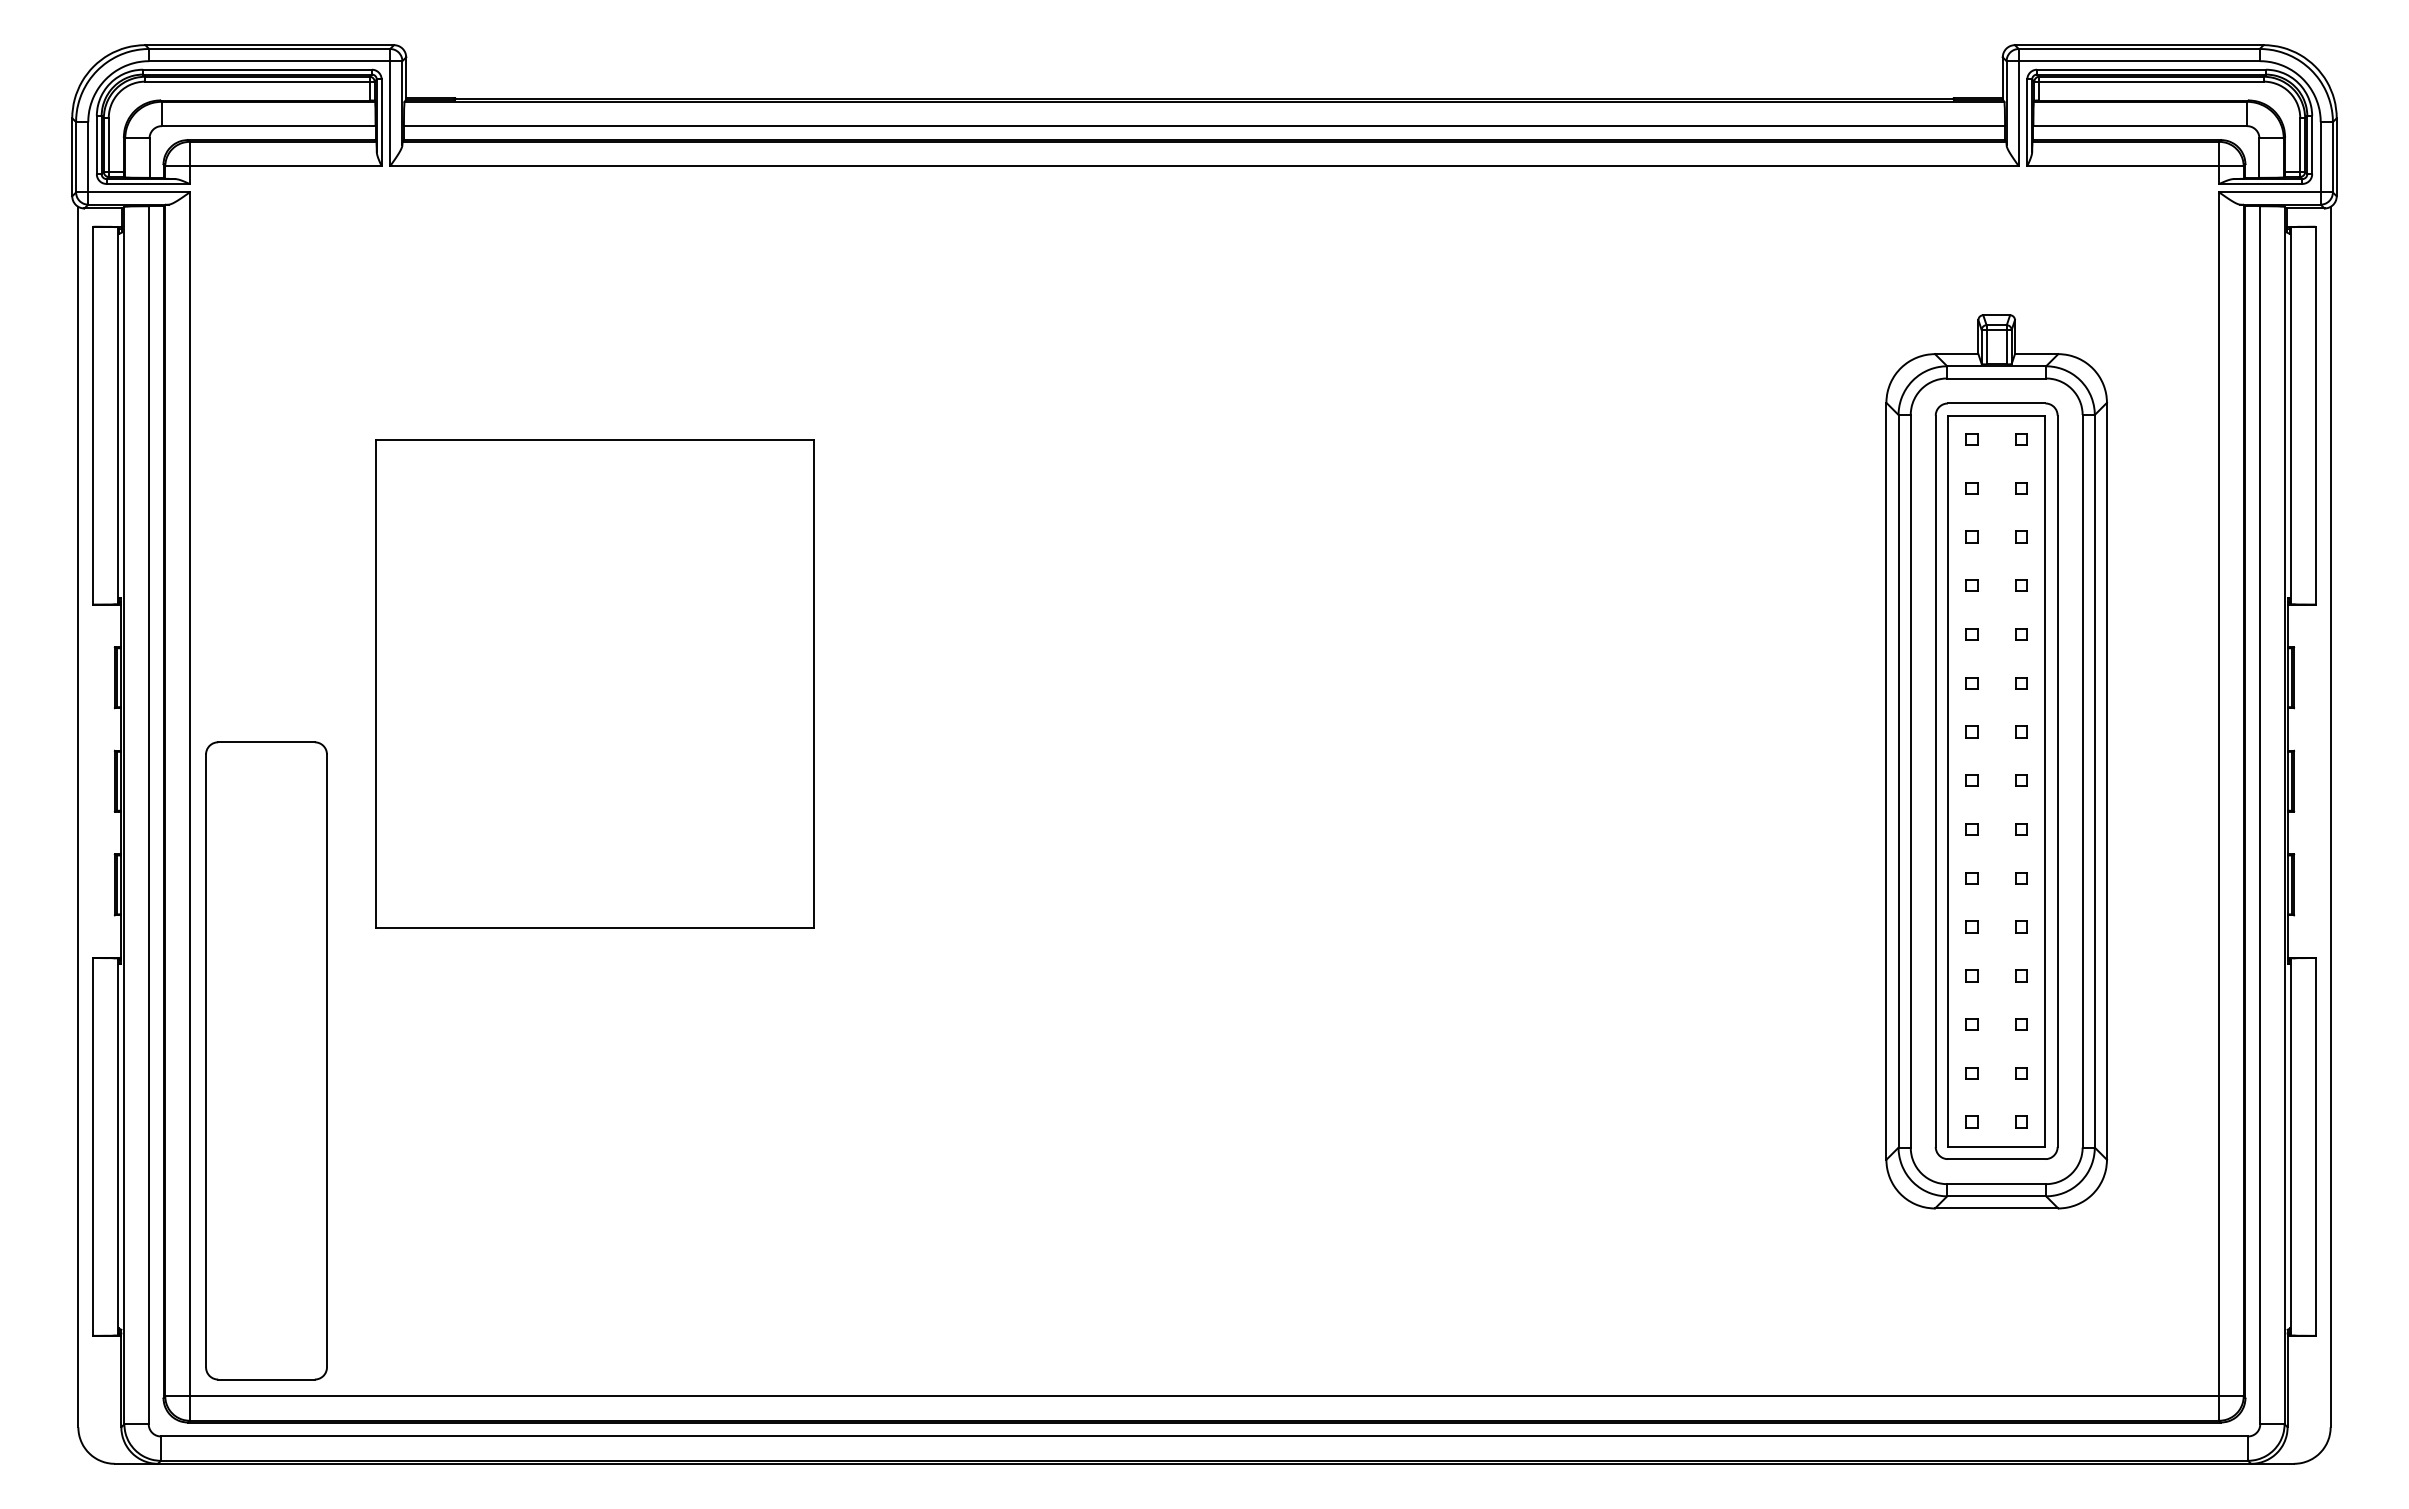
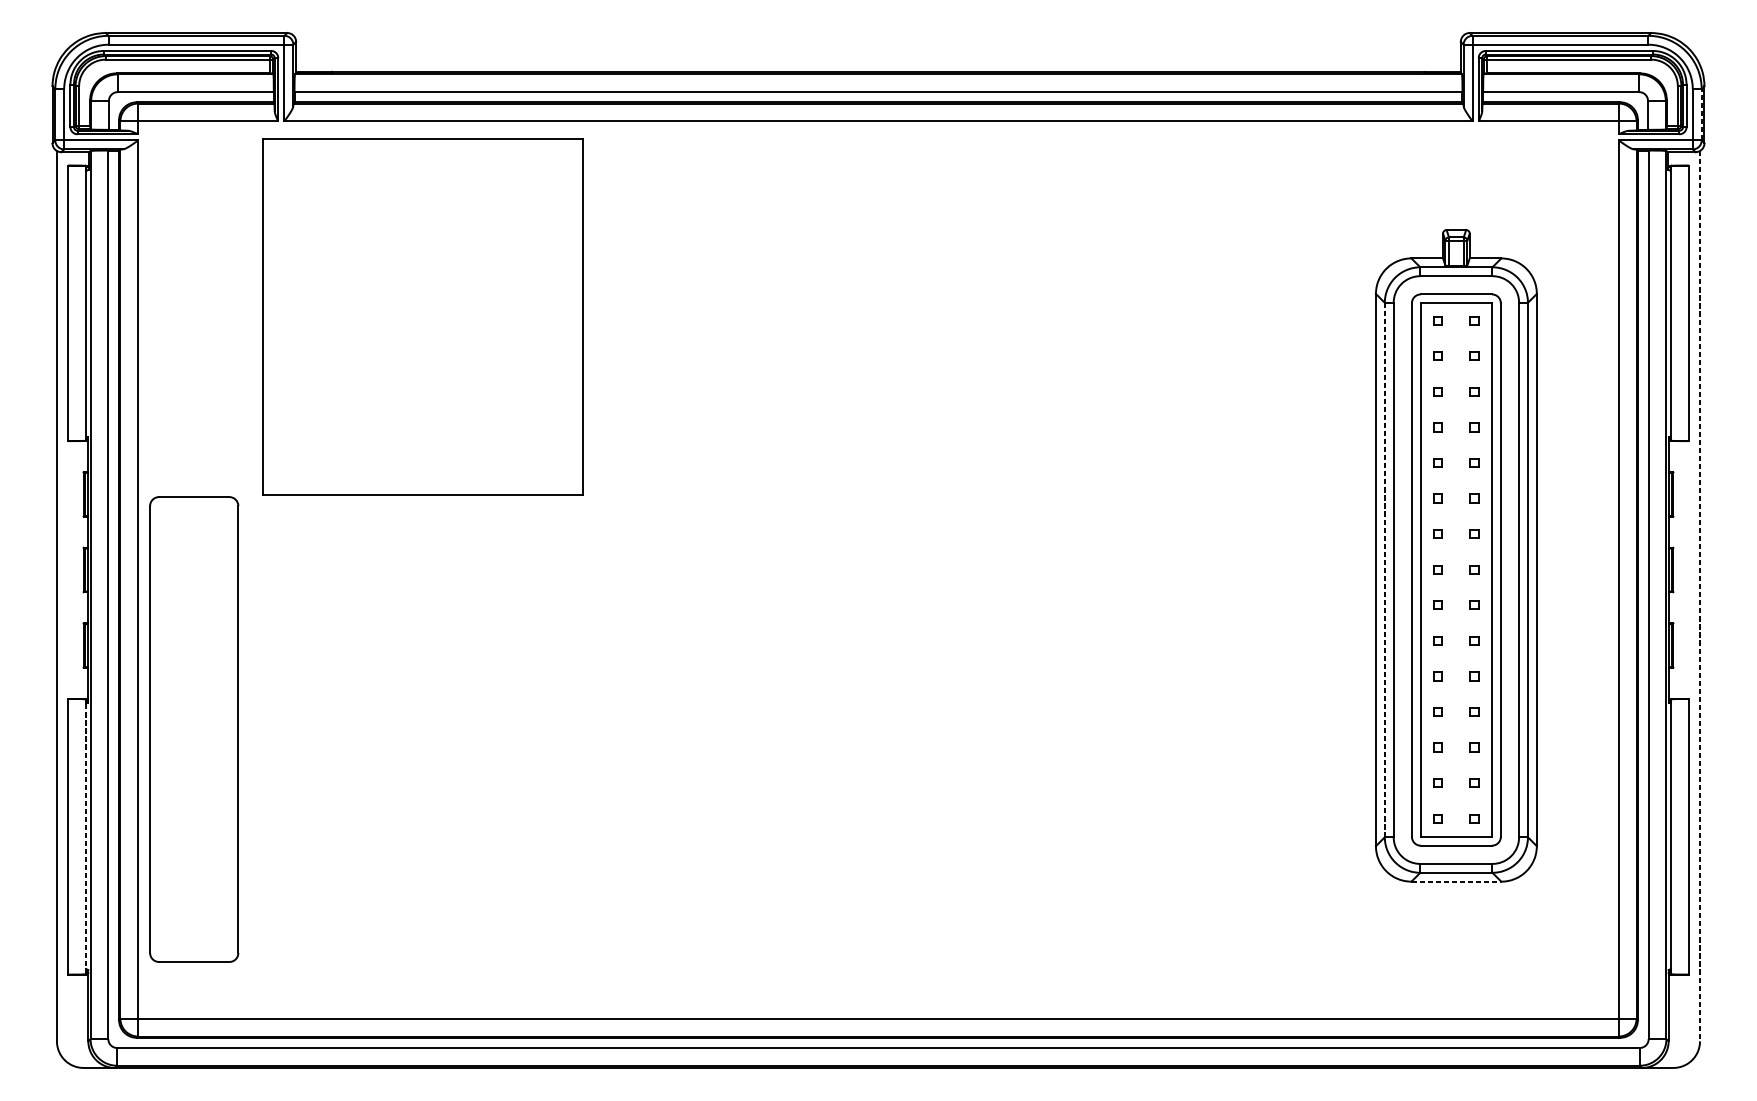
line: (2332, 156) -> (1701, 114), solid -> dashed
part: (594, 683) -> (422, 317), moved
line: (1898, 781) -> (1384, 570), solid -> dashed
line: (2330, 817) -> (1699, 596), solid -> dashed
part: (266, 1060) -> (194, 729), moved
line: (117, 1146) -> (85, 836), solid -> dashed
line: (1996, 1208) -> (1456, 881), solid -> dashed

